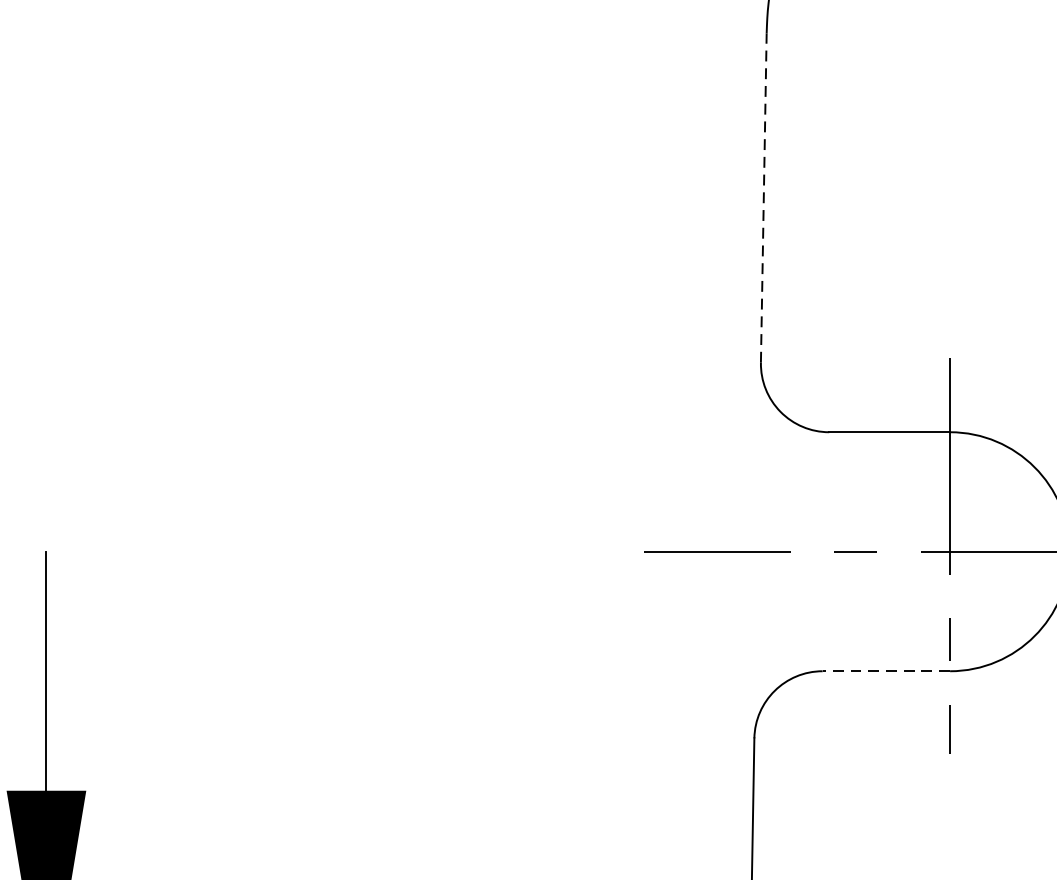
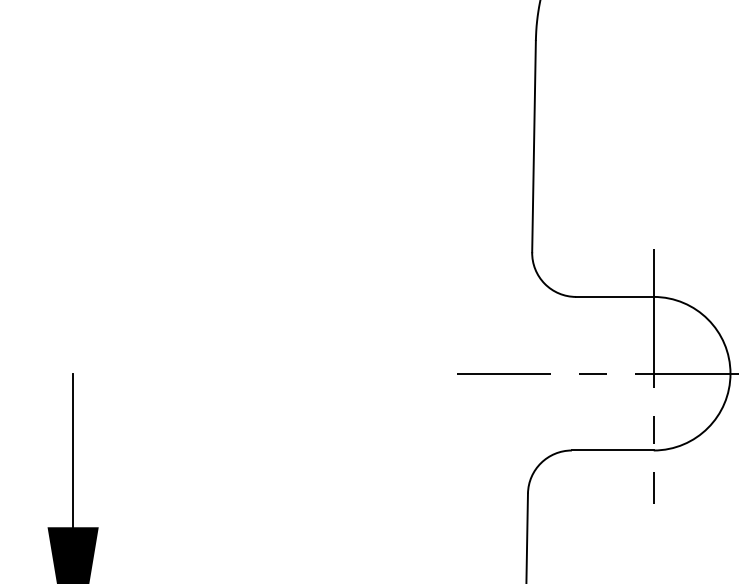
line: (764, 198) -> (534, 146), dashed -> solid
line: (885, 671) -> (612, 450), dashed -> solid

